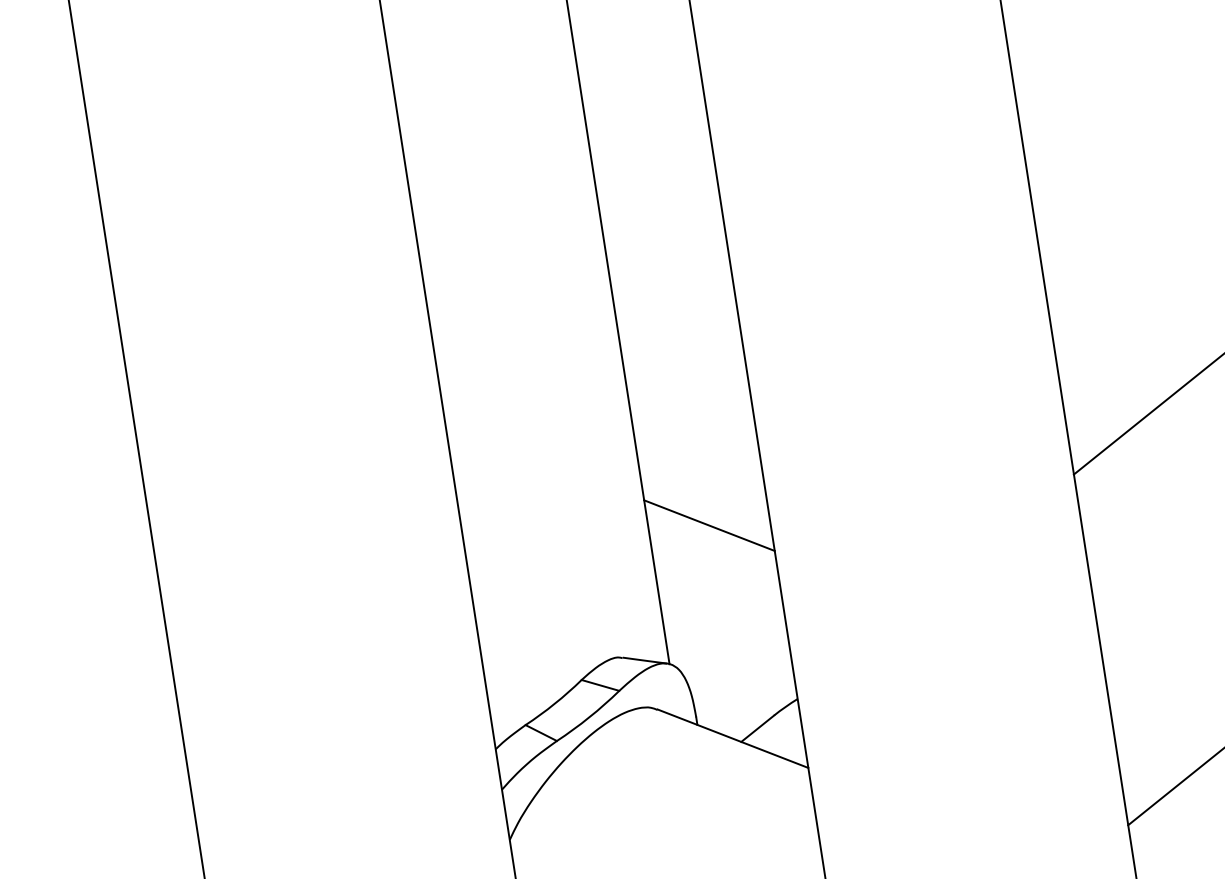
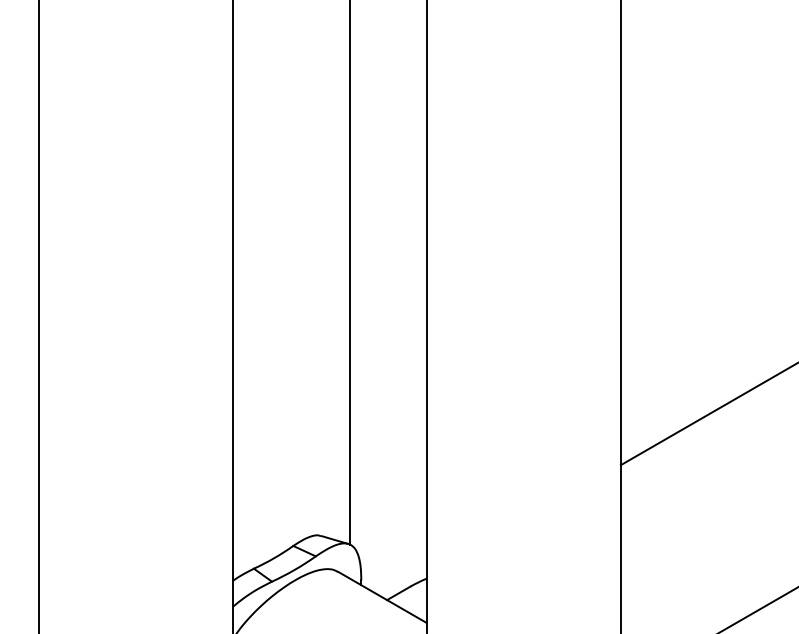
line: (708, 525) -> (387, 461), removed

